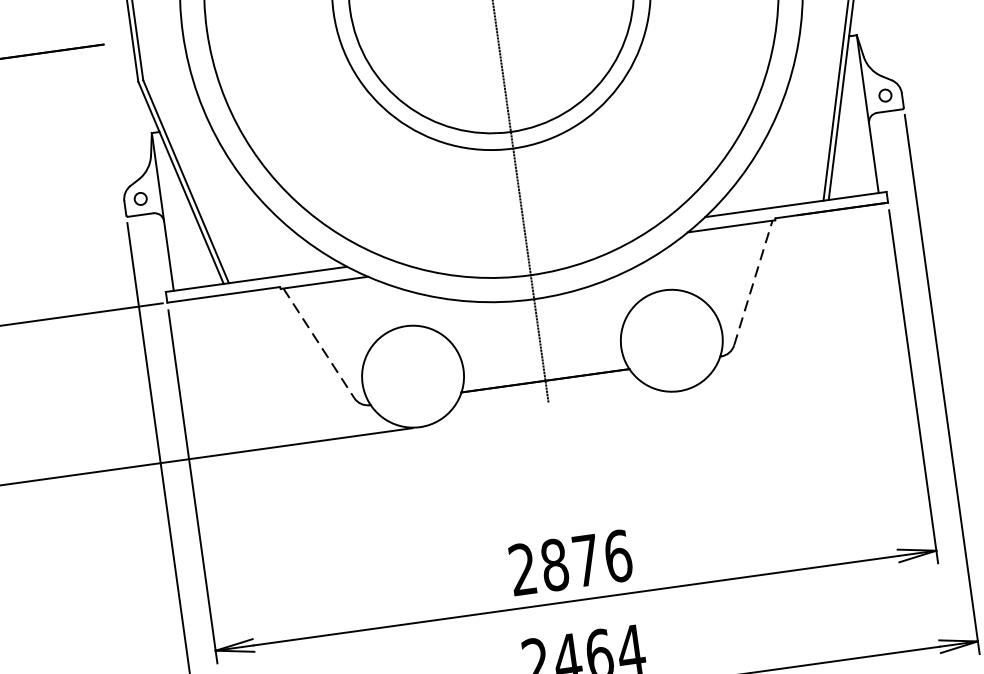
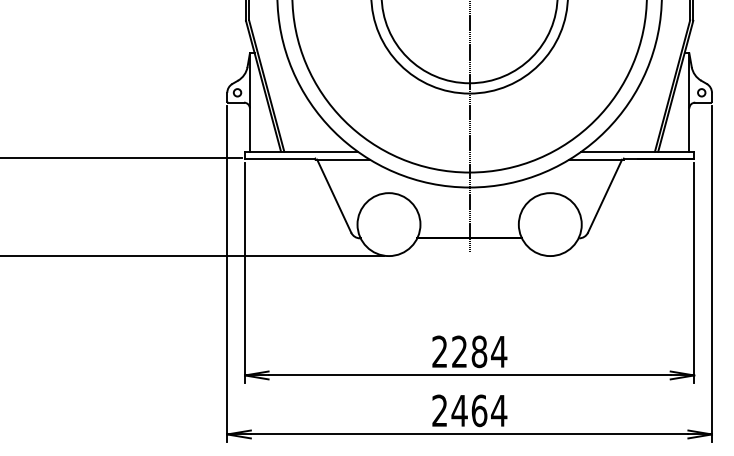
line: (753, 281) -> (605, 195), dashed -> solid
line: (319, 343) -> (334, 196), dashed -> solid
text: (586, 560) -> (479, 351), 2876 -> 2284

